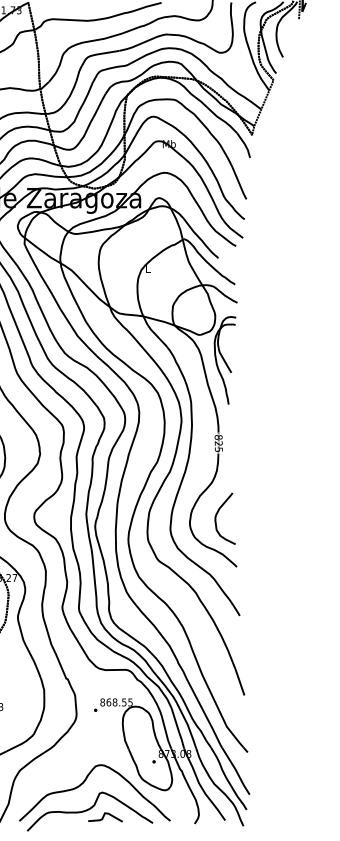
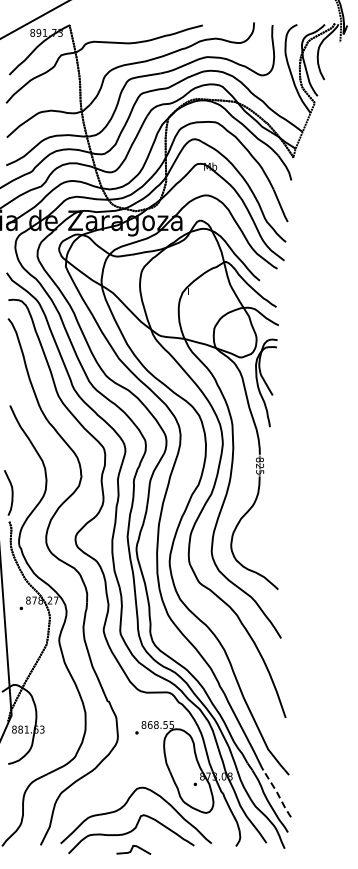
curve: (217, 515) -> (258, 538), removed
line: (236, 770) -> (277, 793), solid -> dashed
curve: (105, 815) -> (133, 848), moved

